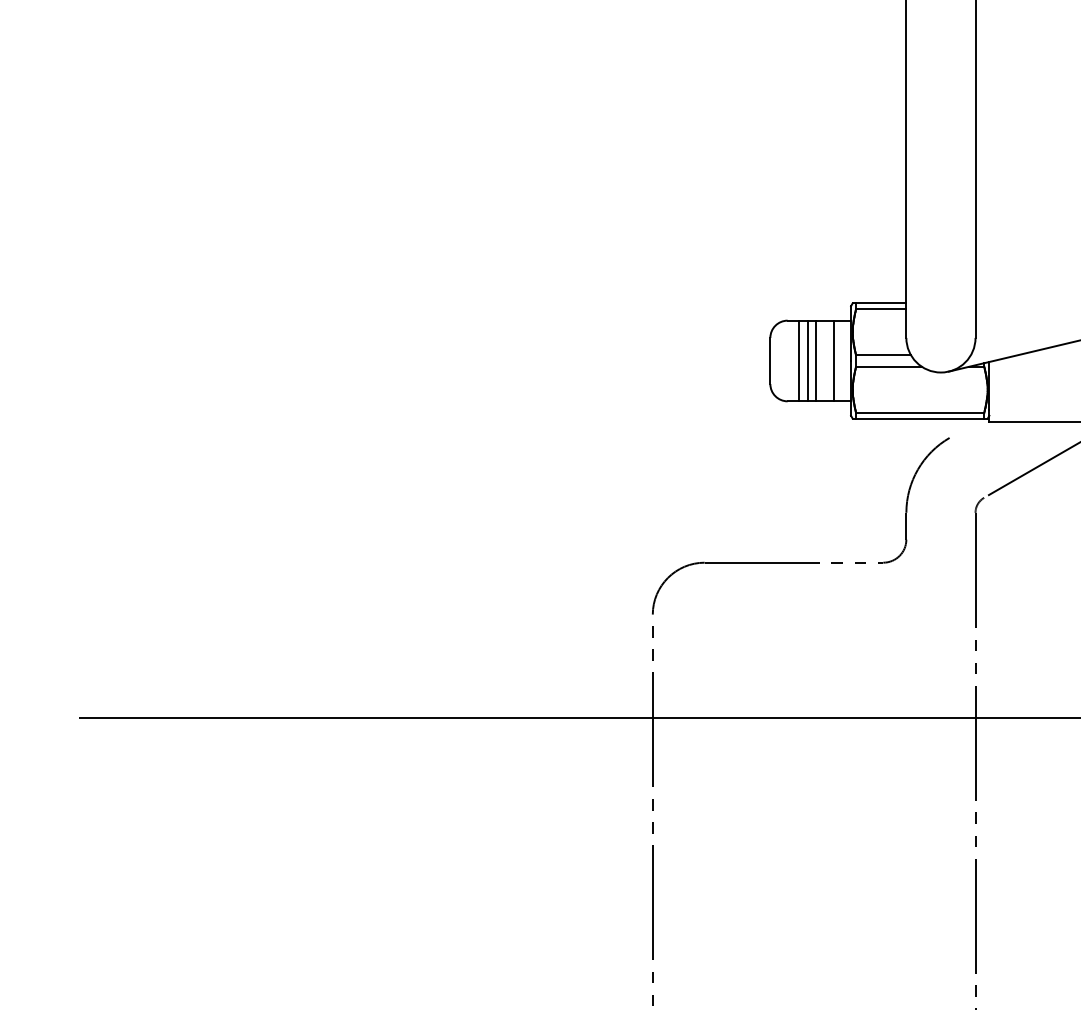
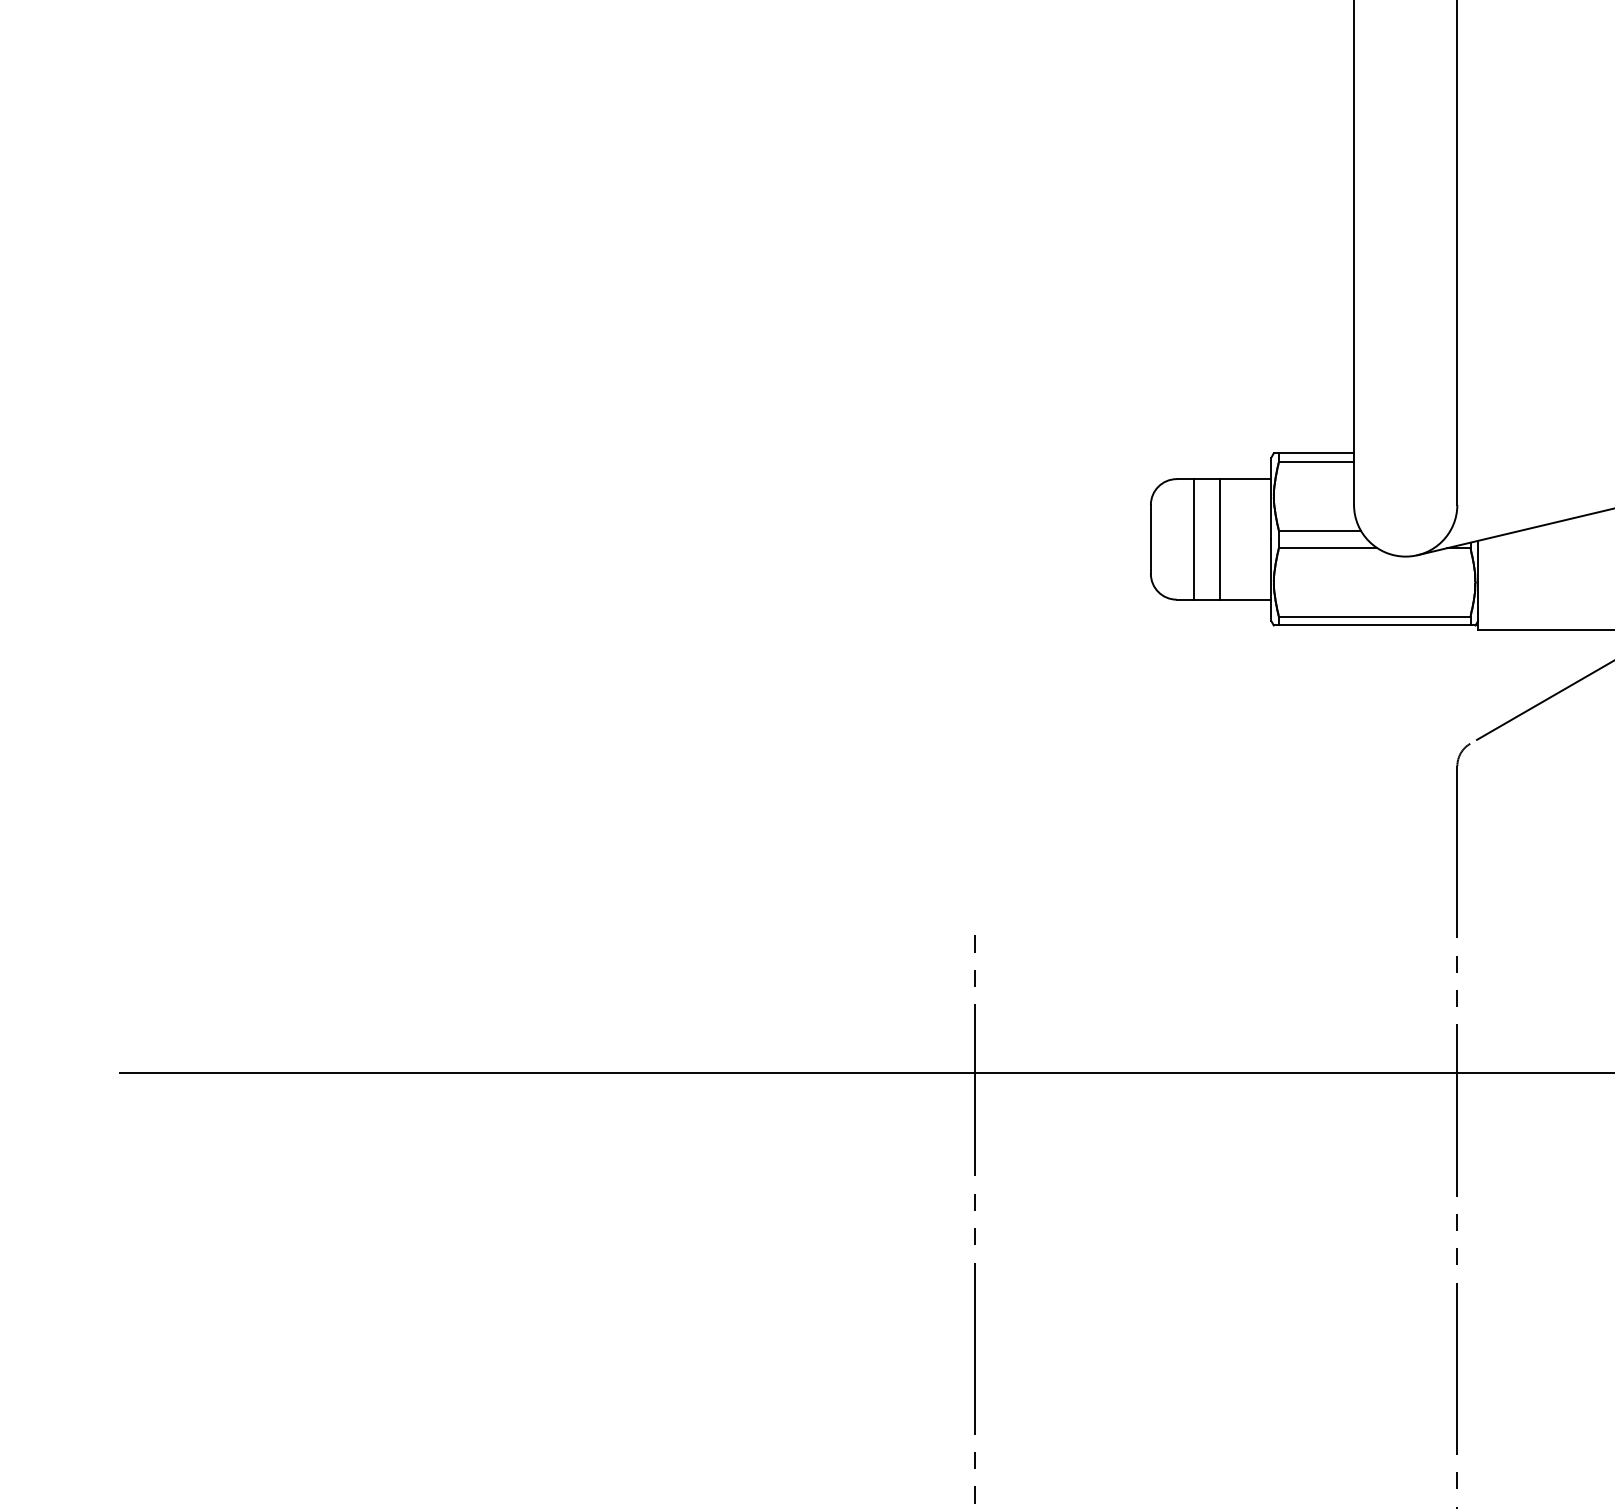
line: (808, 360) -> (1207, 538), removed
line: (833, 360) -> (1245, 538), removed
part: (800, 562) -> (1195, 840), removed

